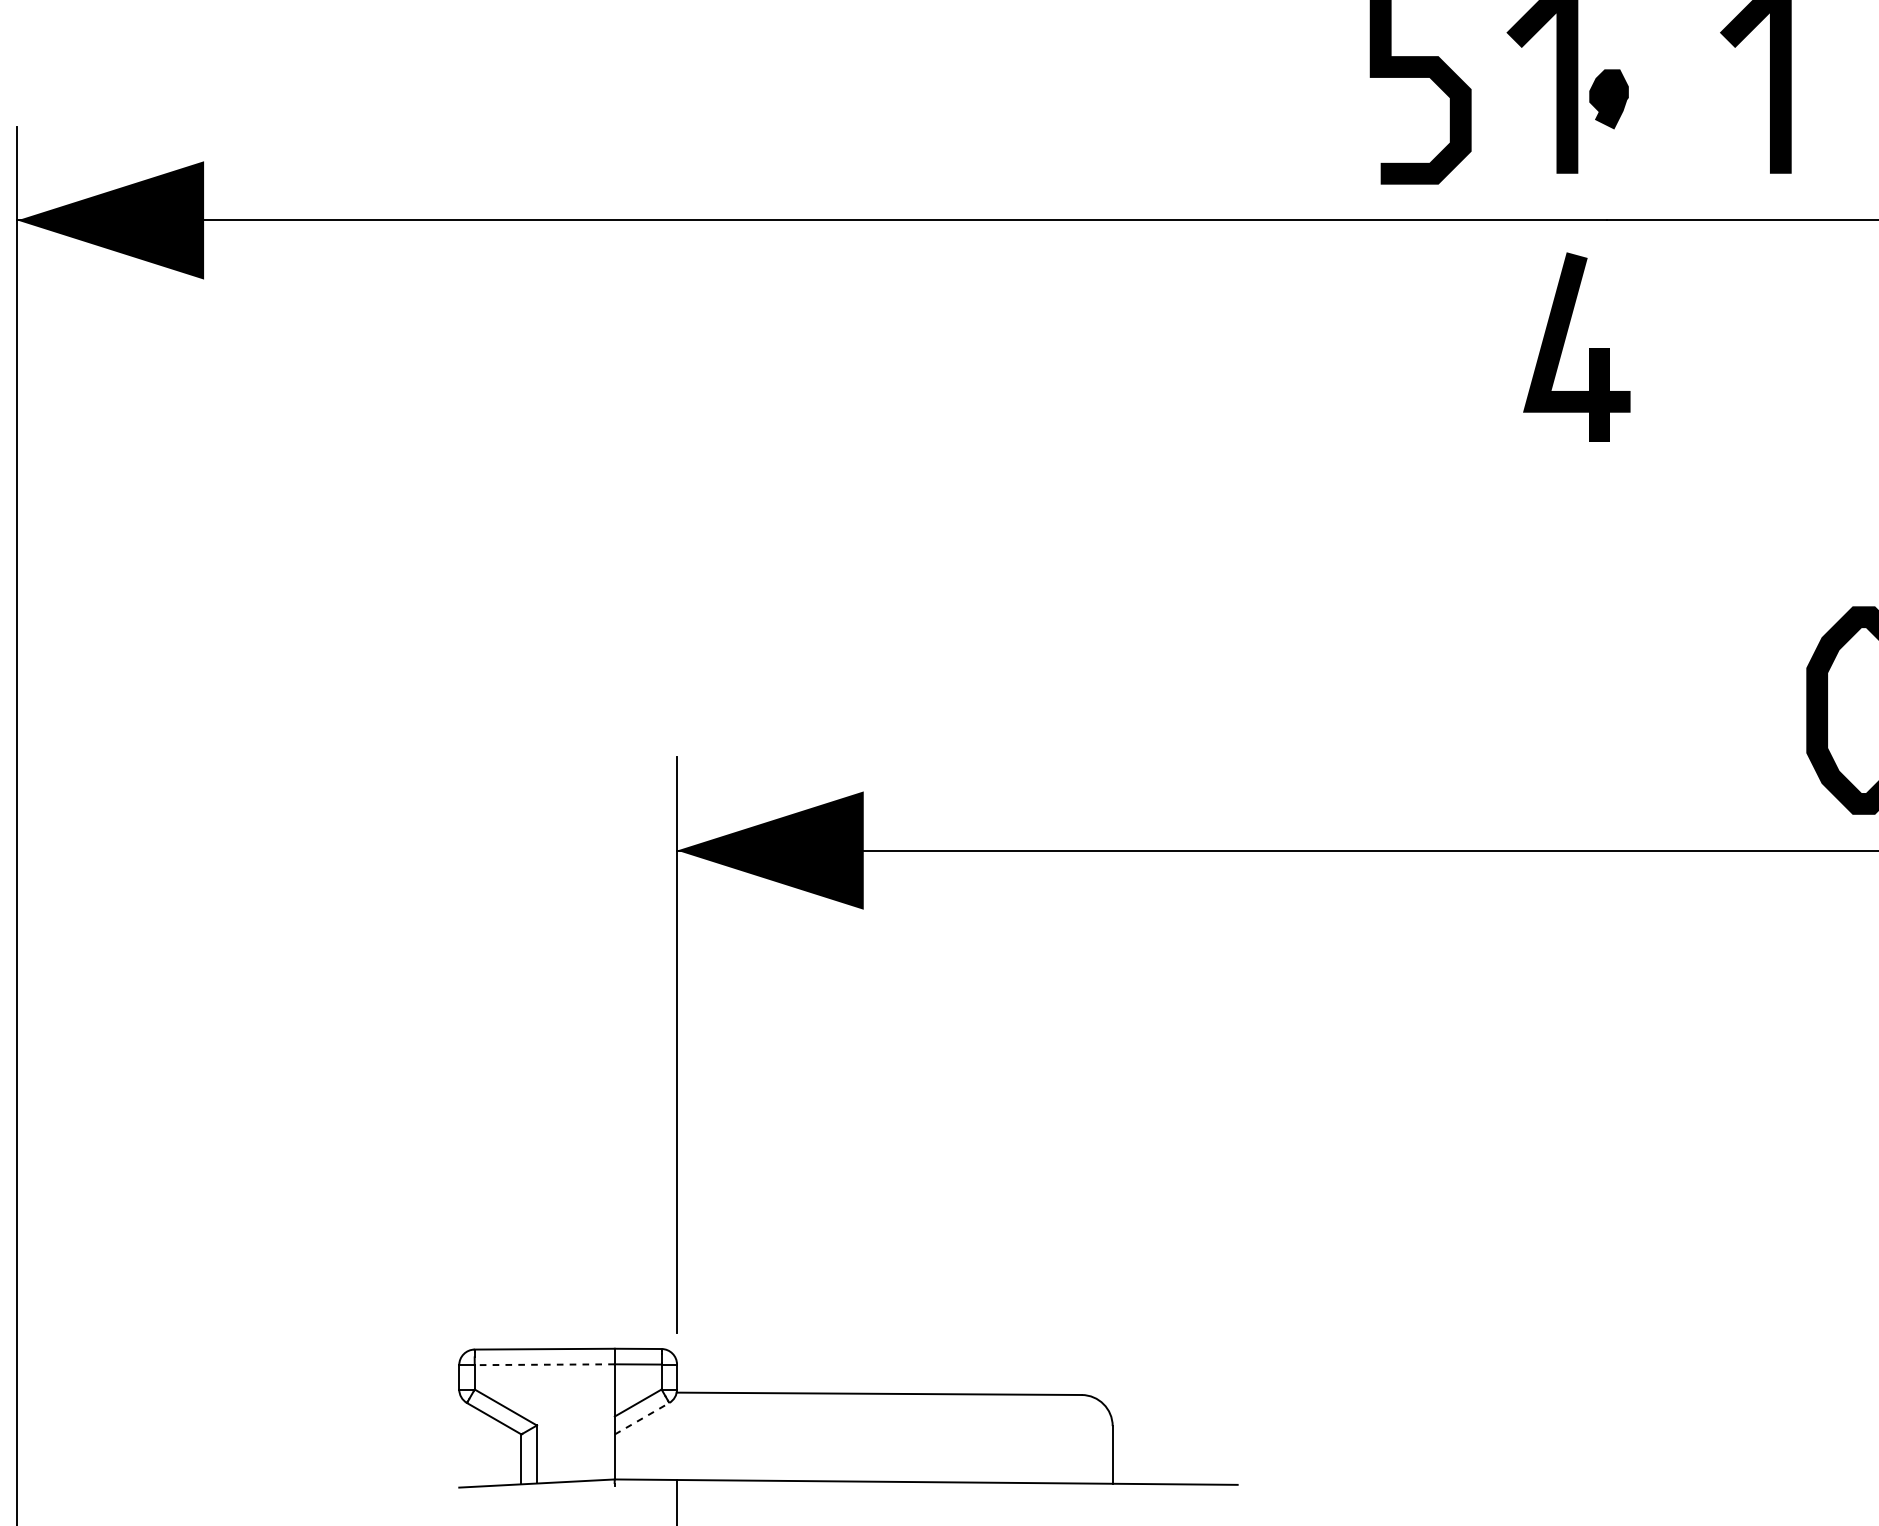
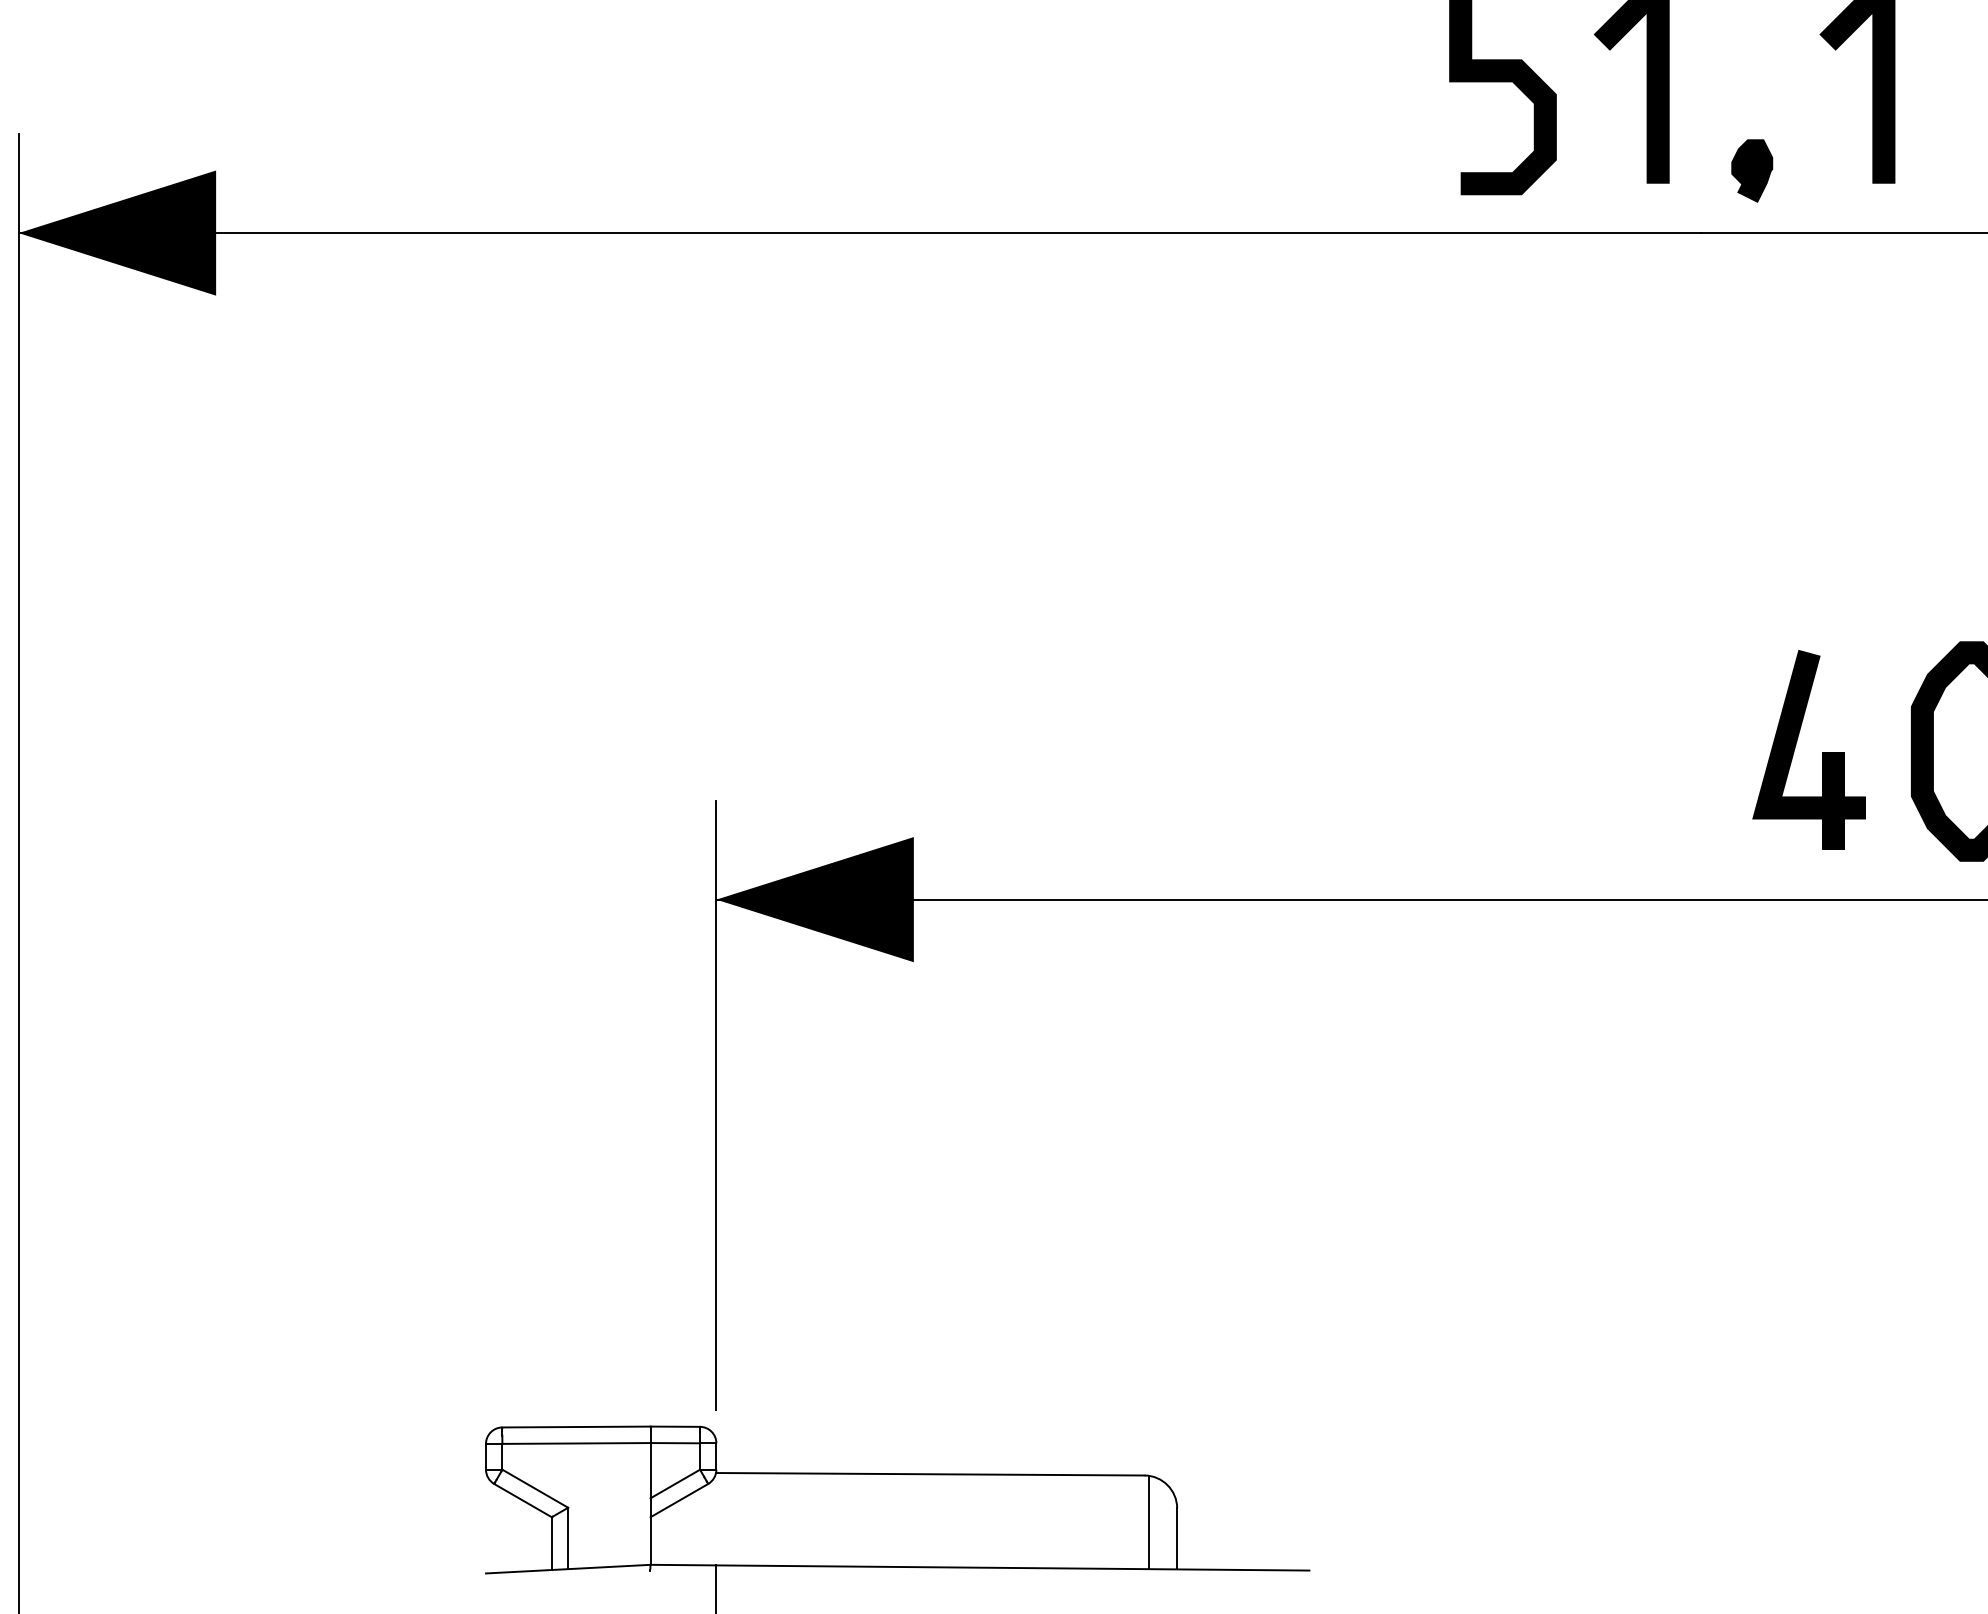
part: (1609, 98) -> (1752, 170), moved
part: (1564, 342) -> (1796, 745), moved
line: (543, 1364) -> (575, 1443), dashed -> solid
line: (642, 1418) -> (679, 1500), dashed -> solid
line: (1086, 1439) -> (1149, 1522), added

